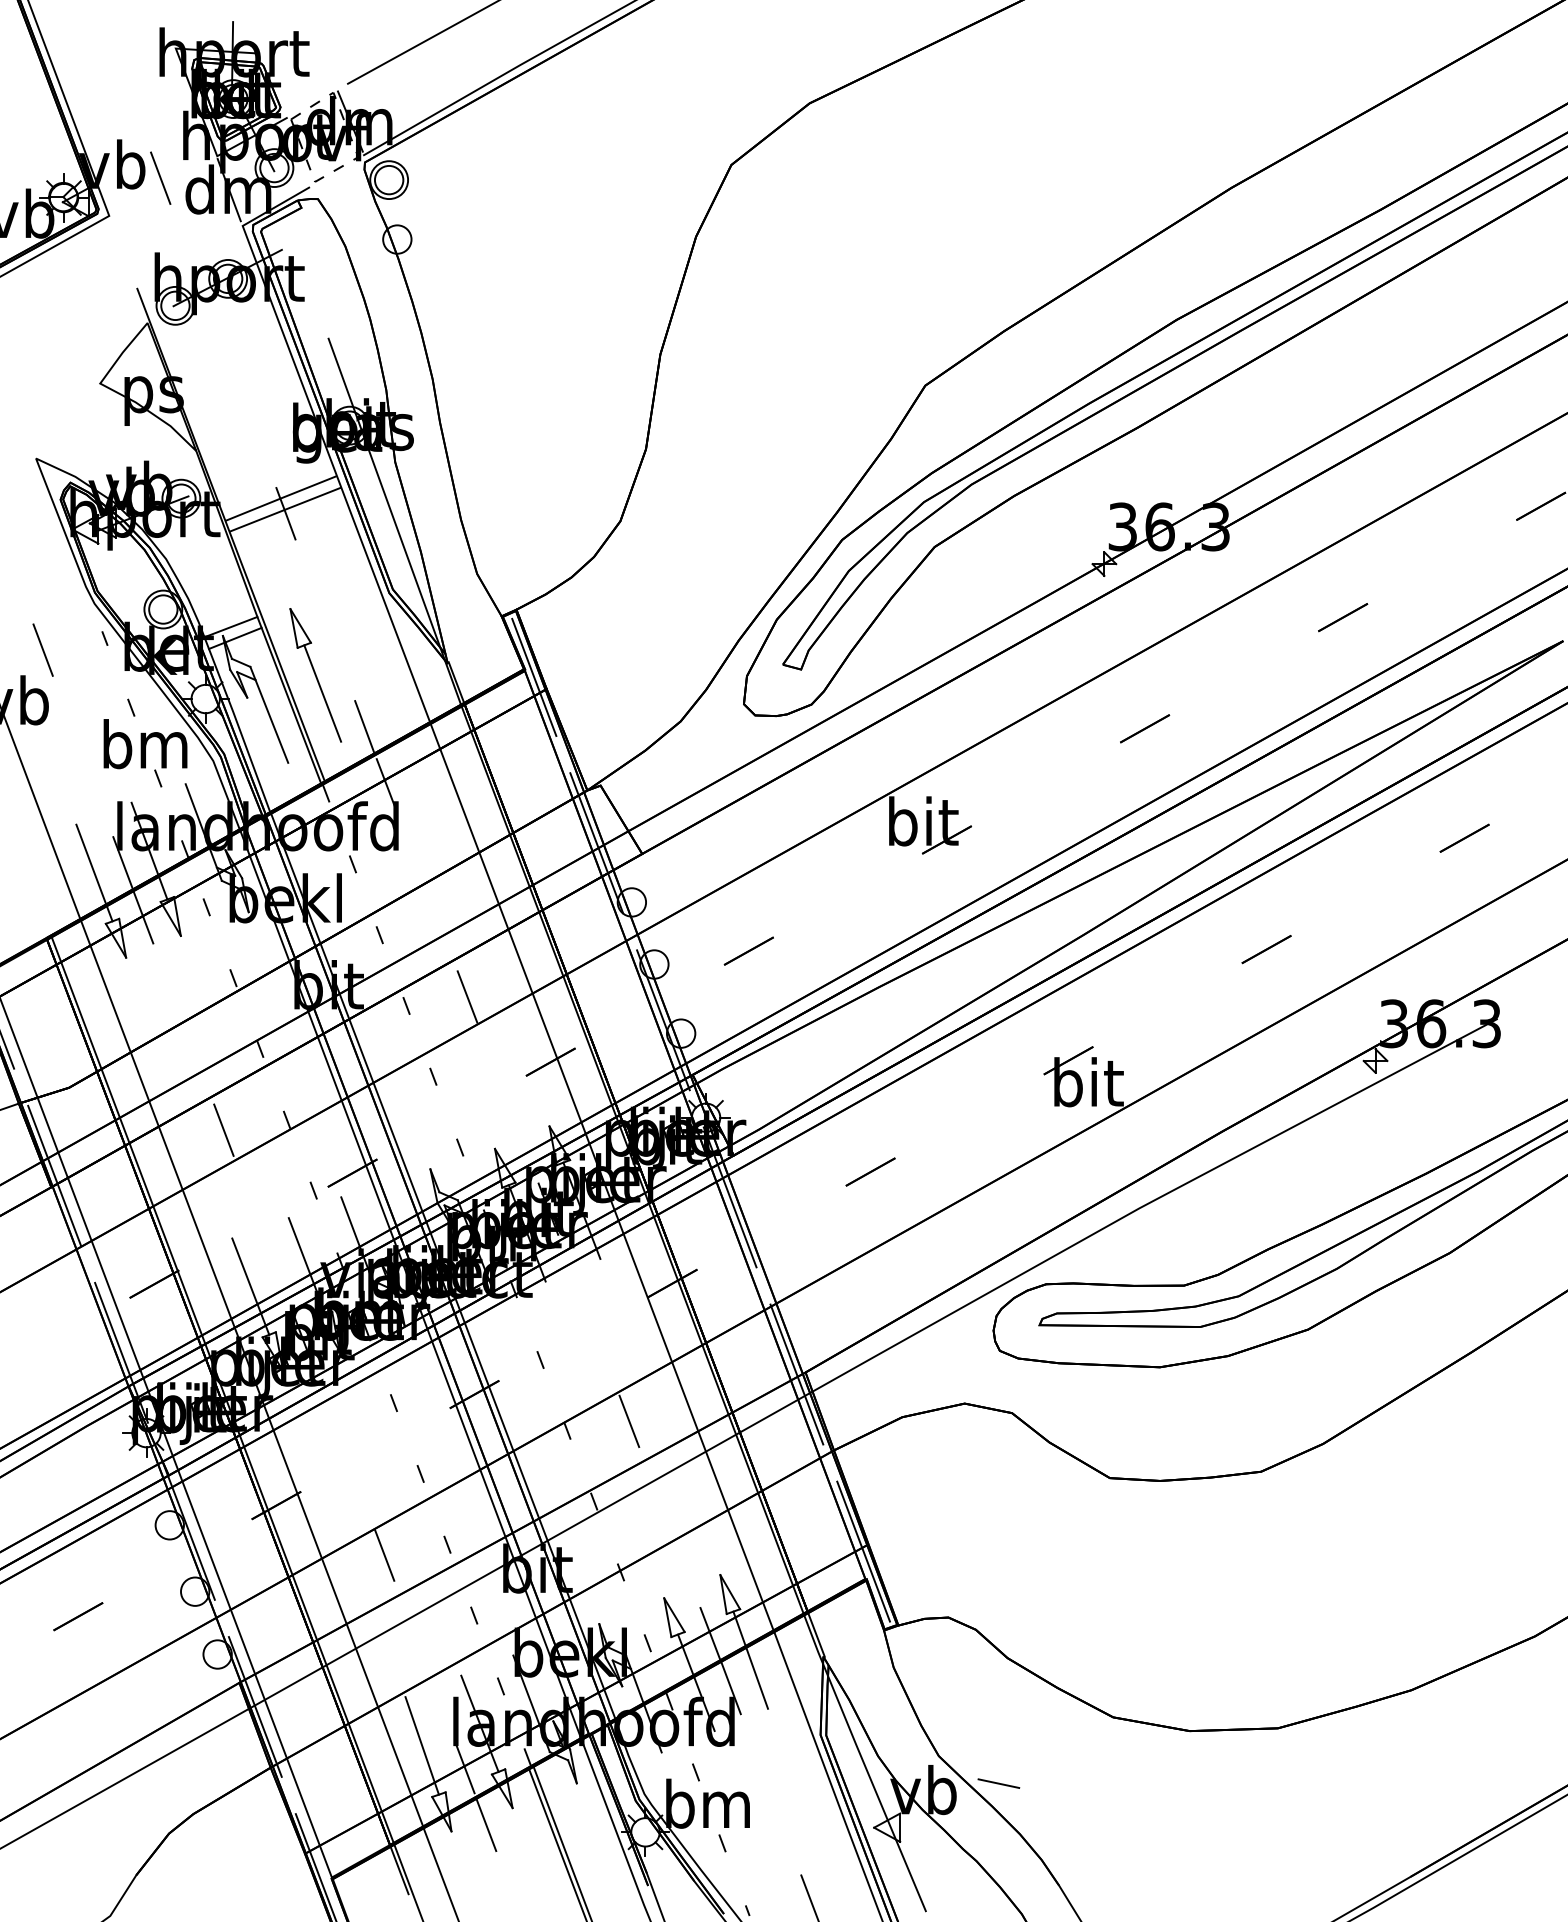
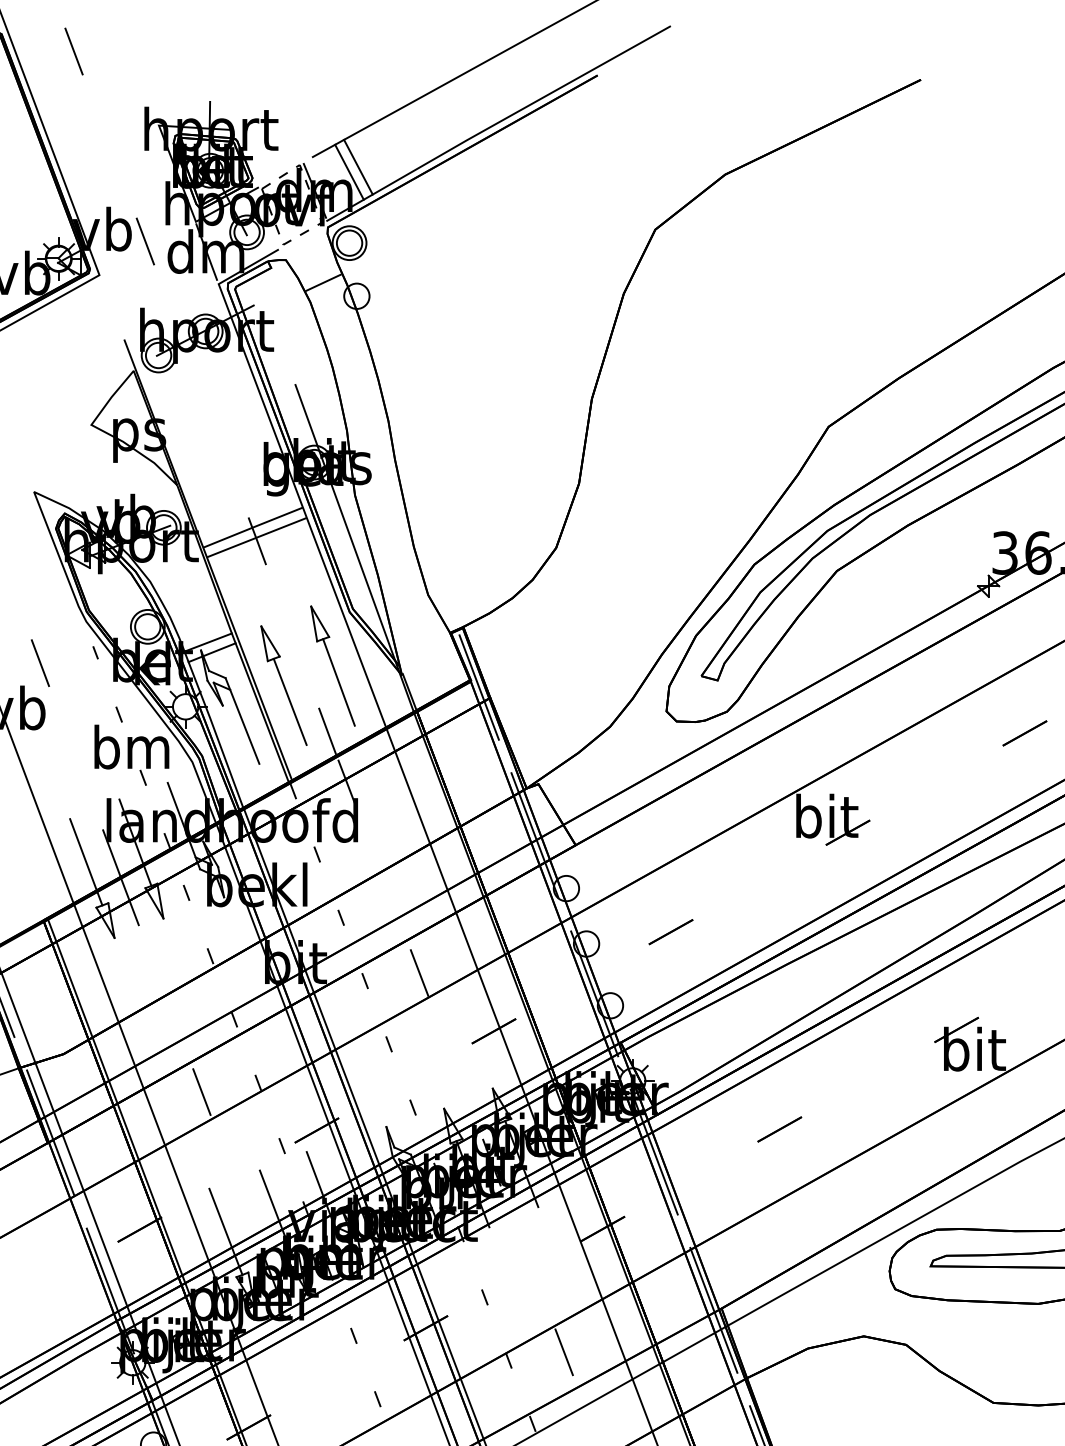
line: (399, 94) -> (358, 166), added
line: (389, 100) -> (349, 172), added
line: (359, 224) -> (323, 282), added
part: (370, 653) -> (332, 666), added

